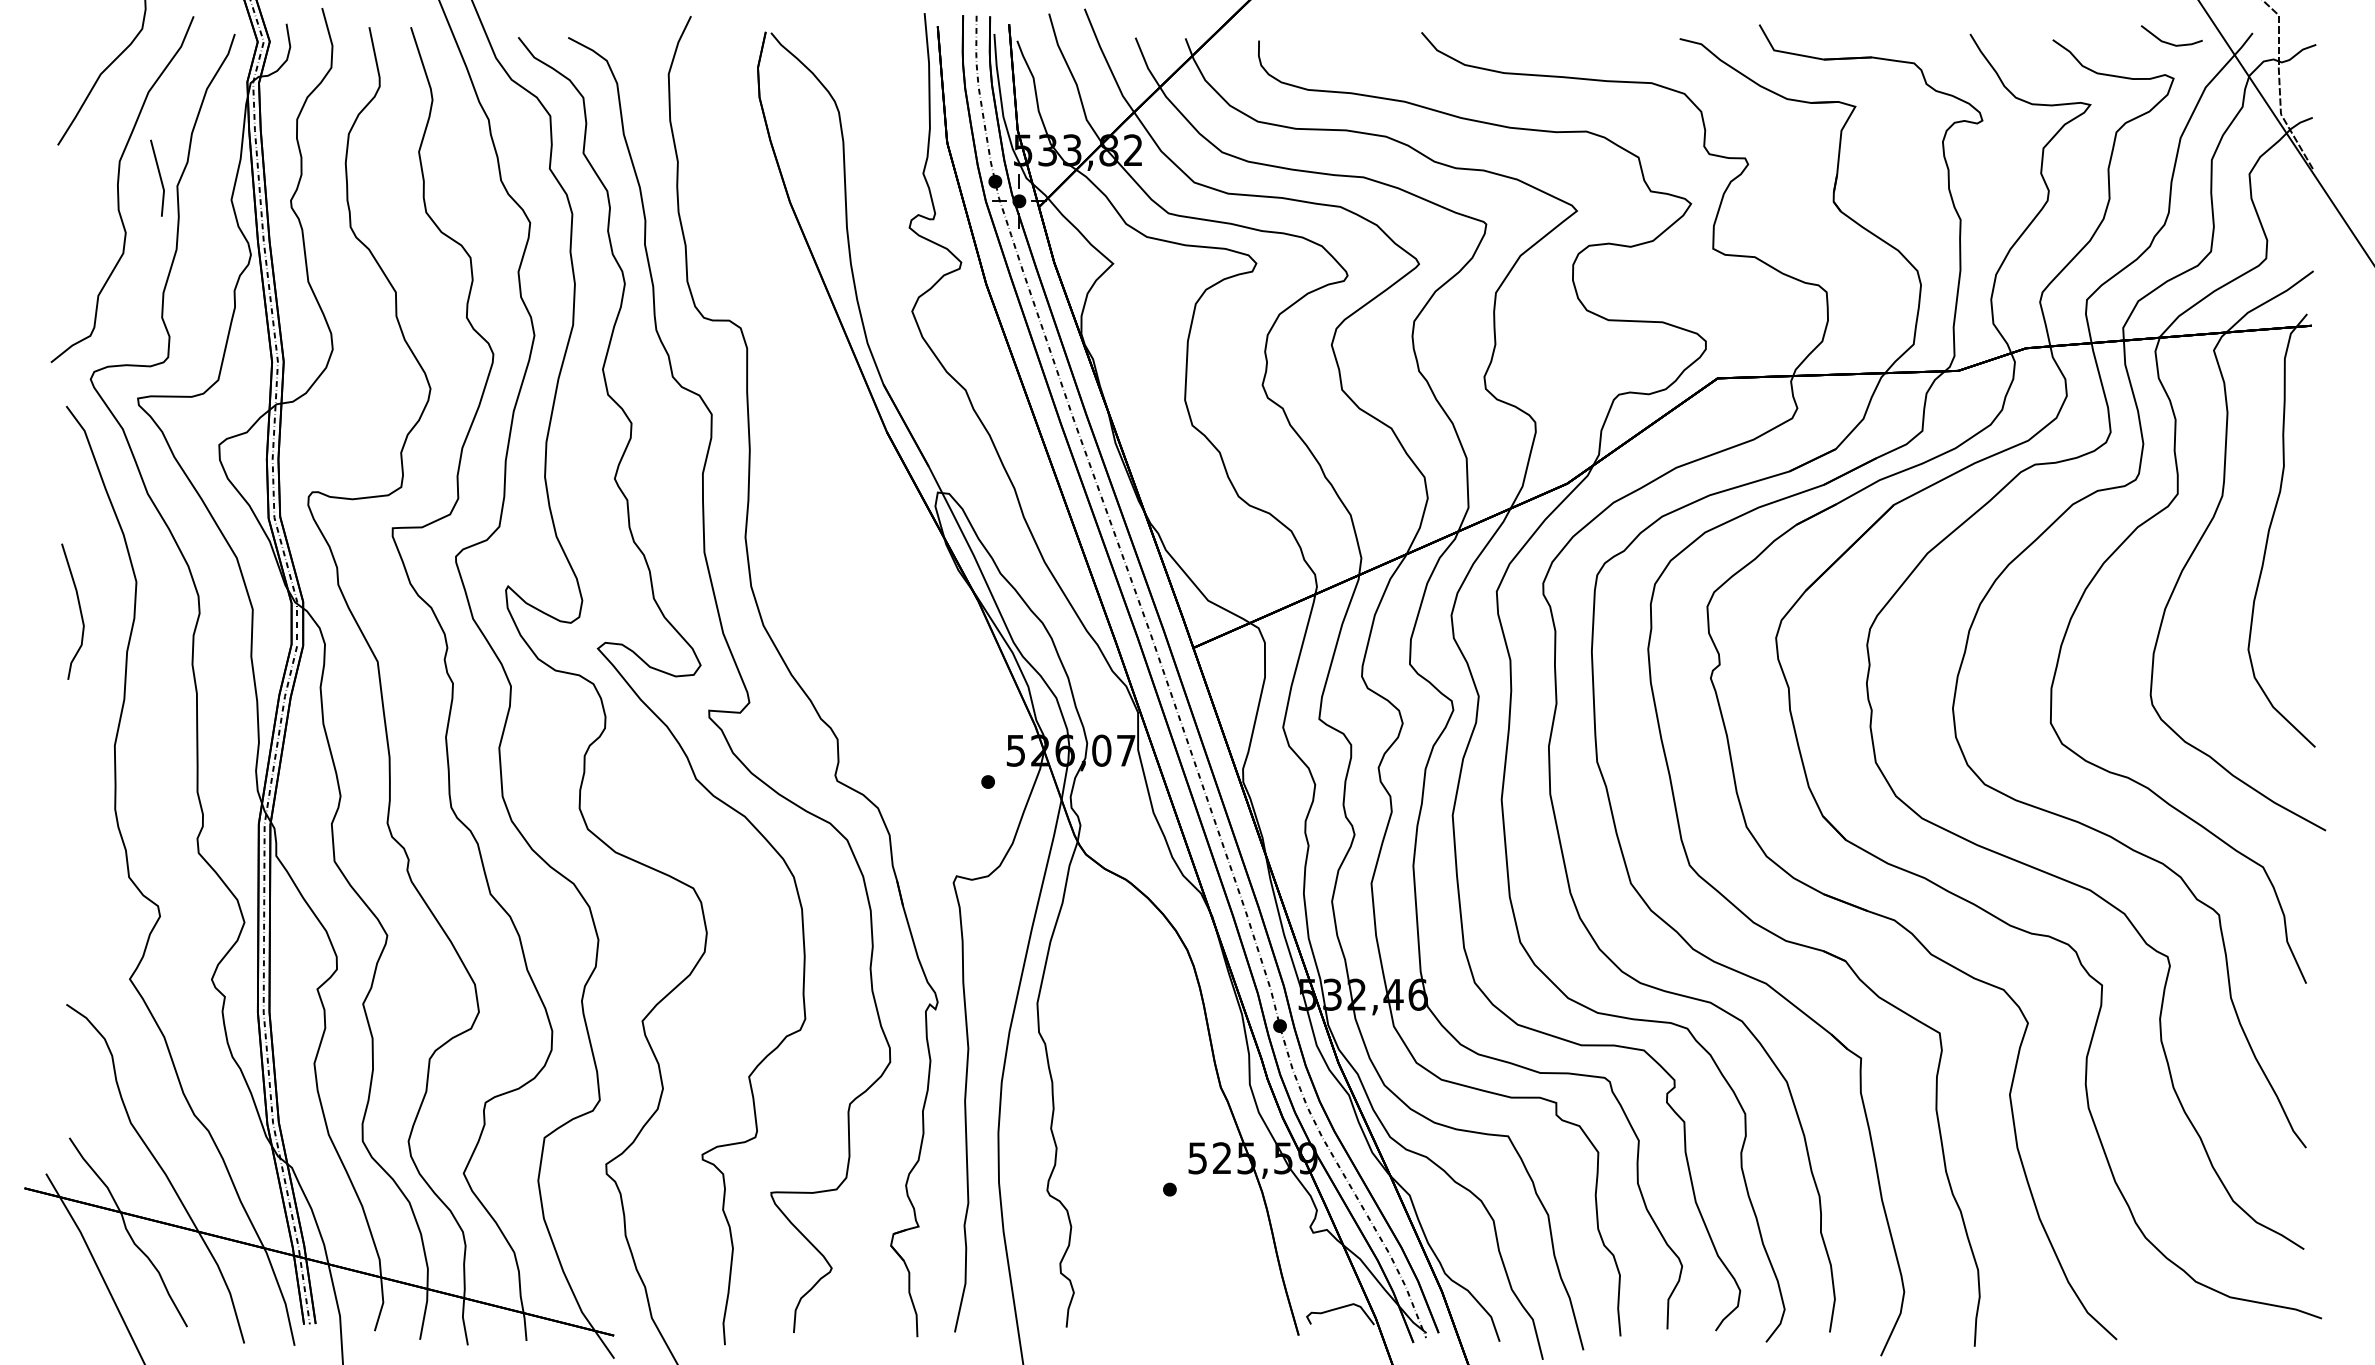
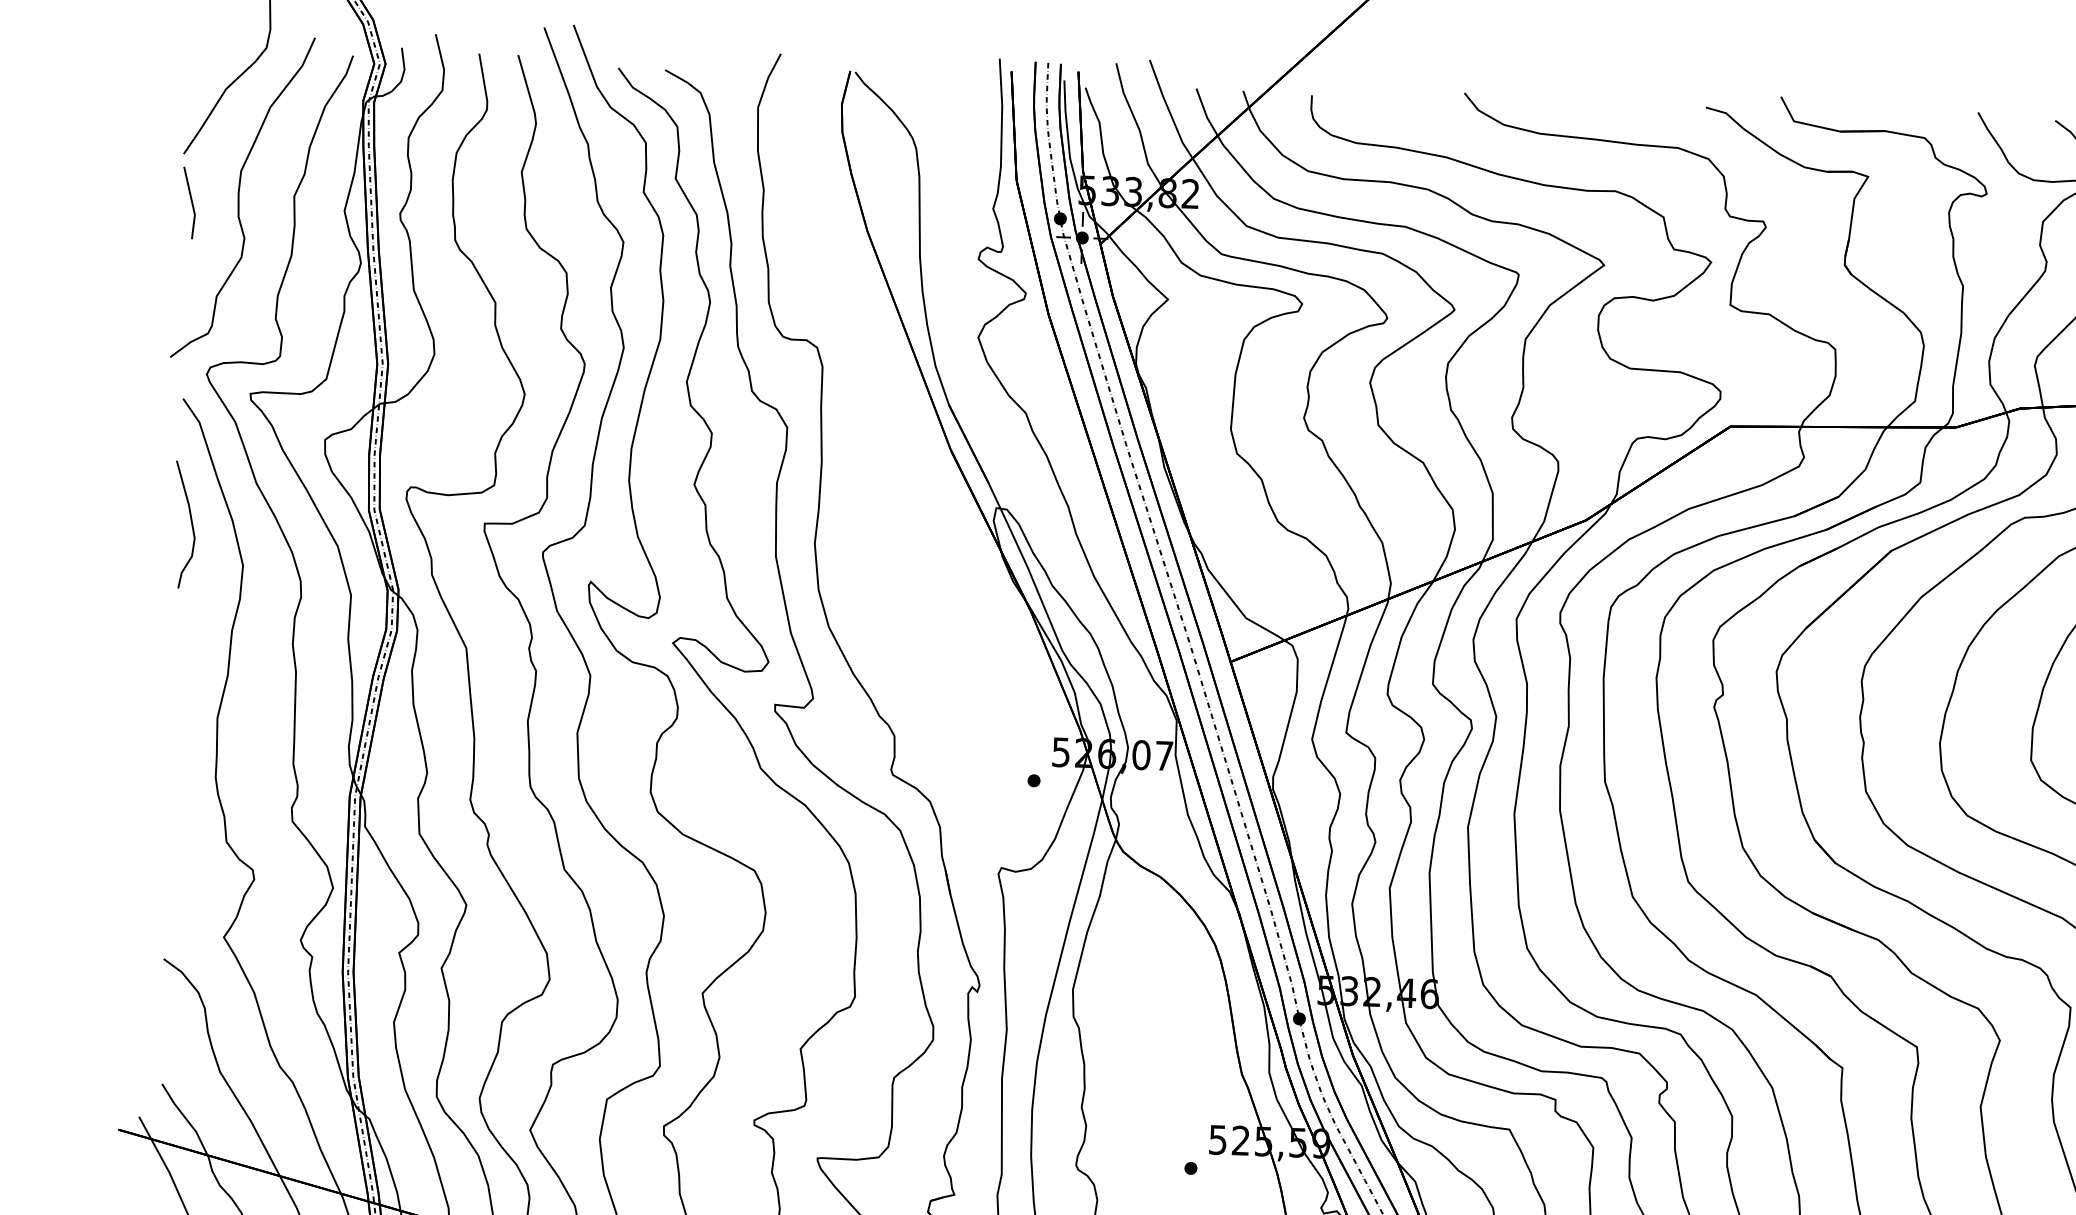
line: (159, 177) -> (191, 202), moved
curve: (79, 610) -> (191, 523), moved

